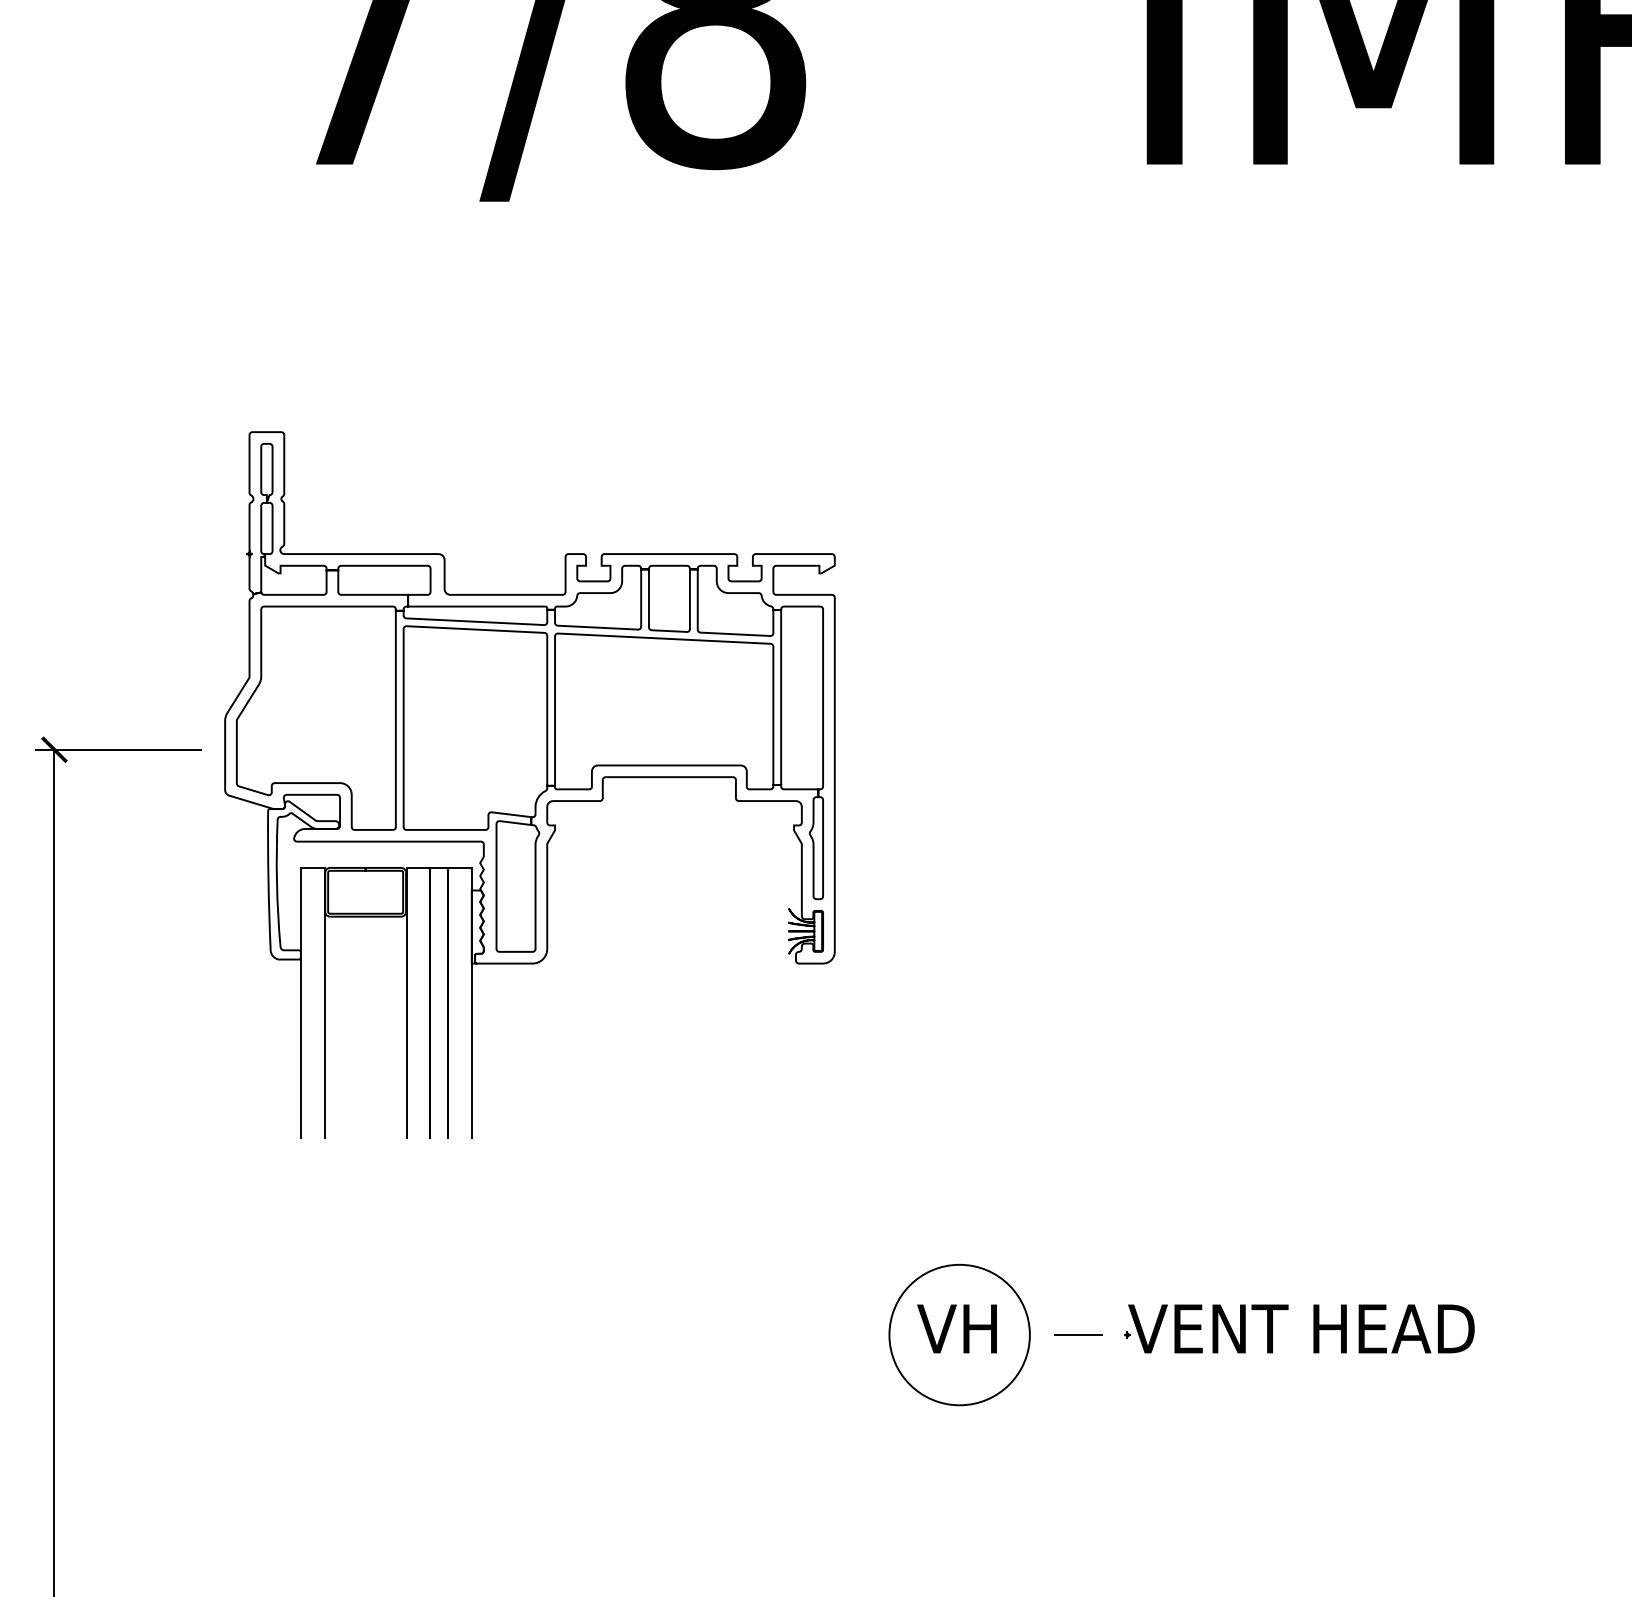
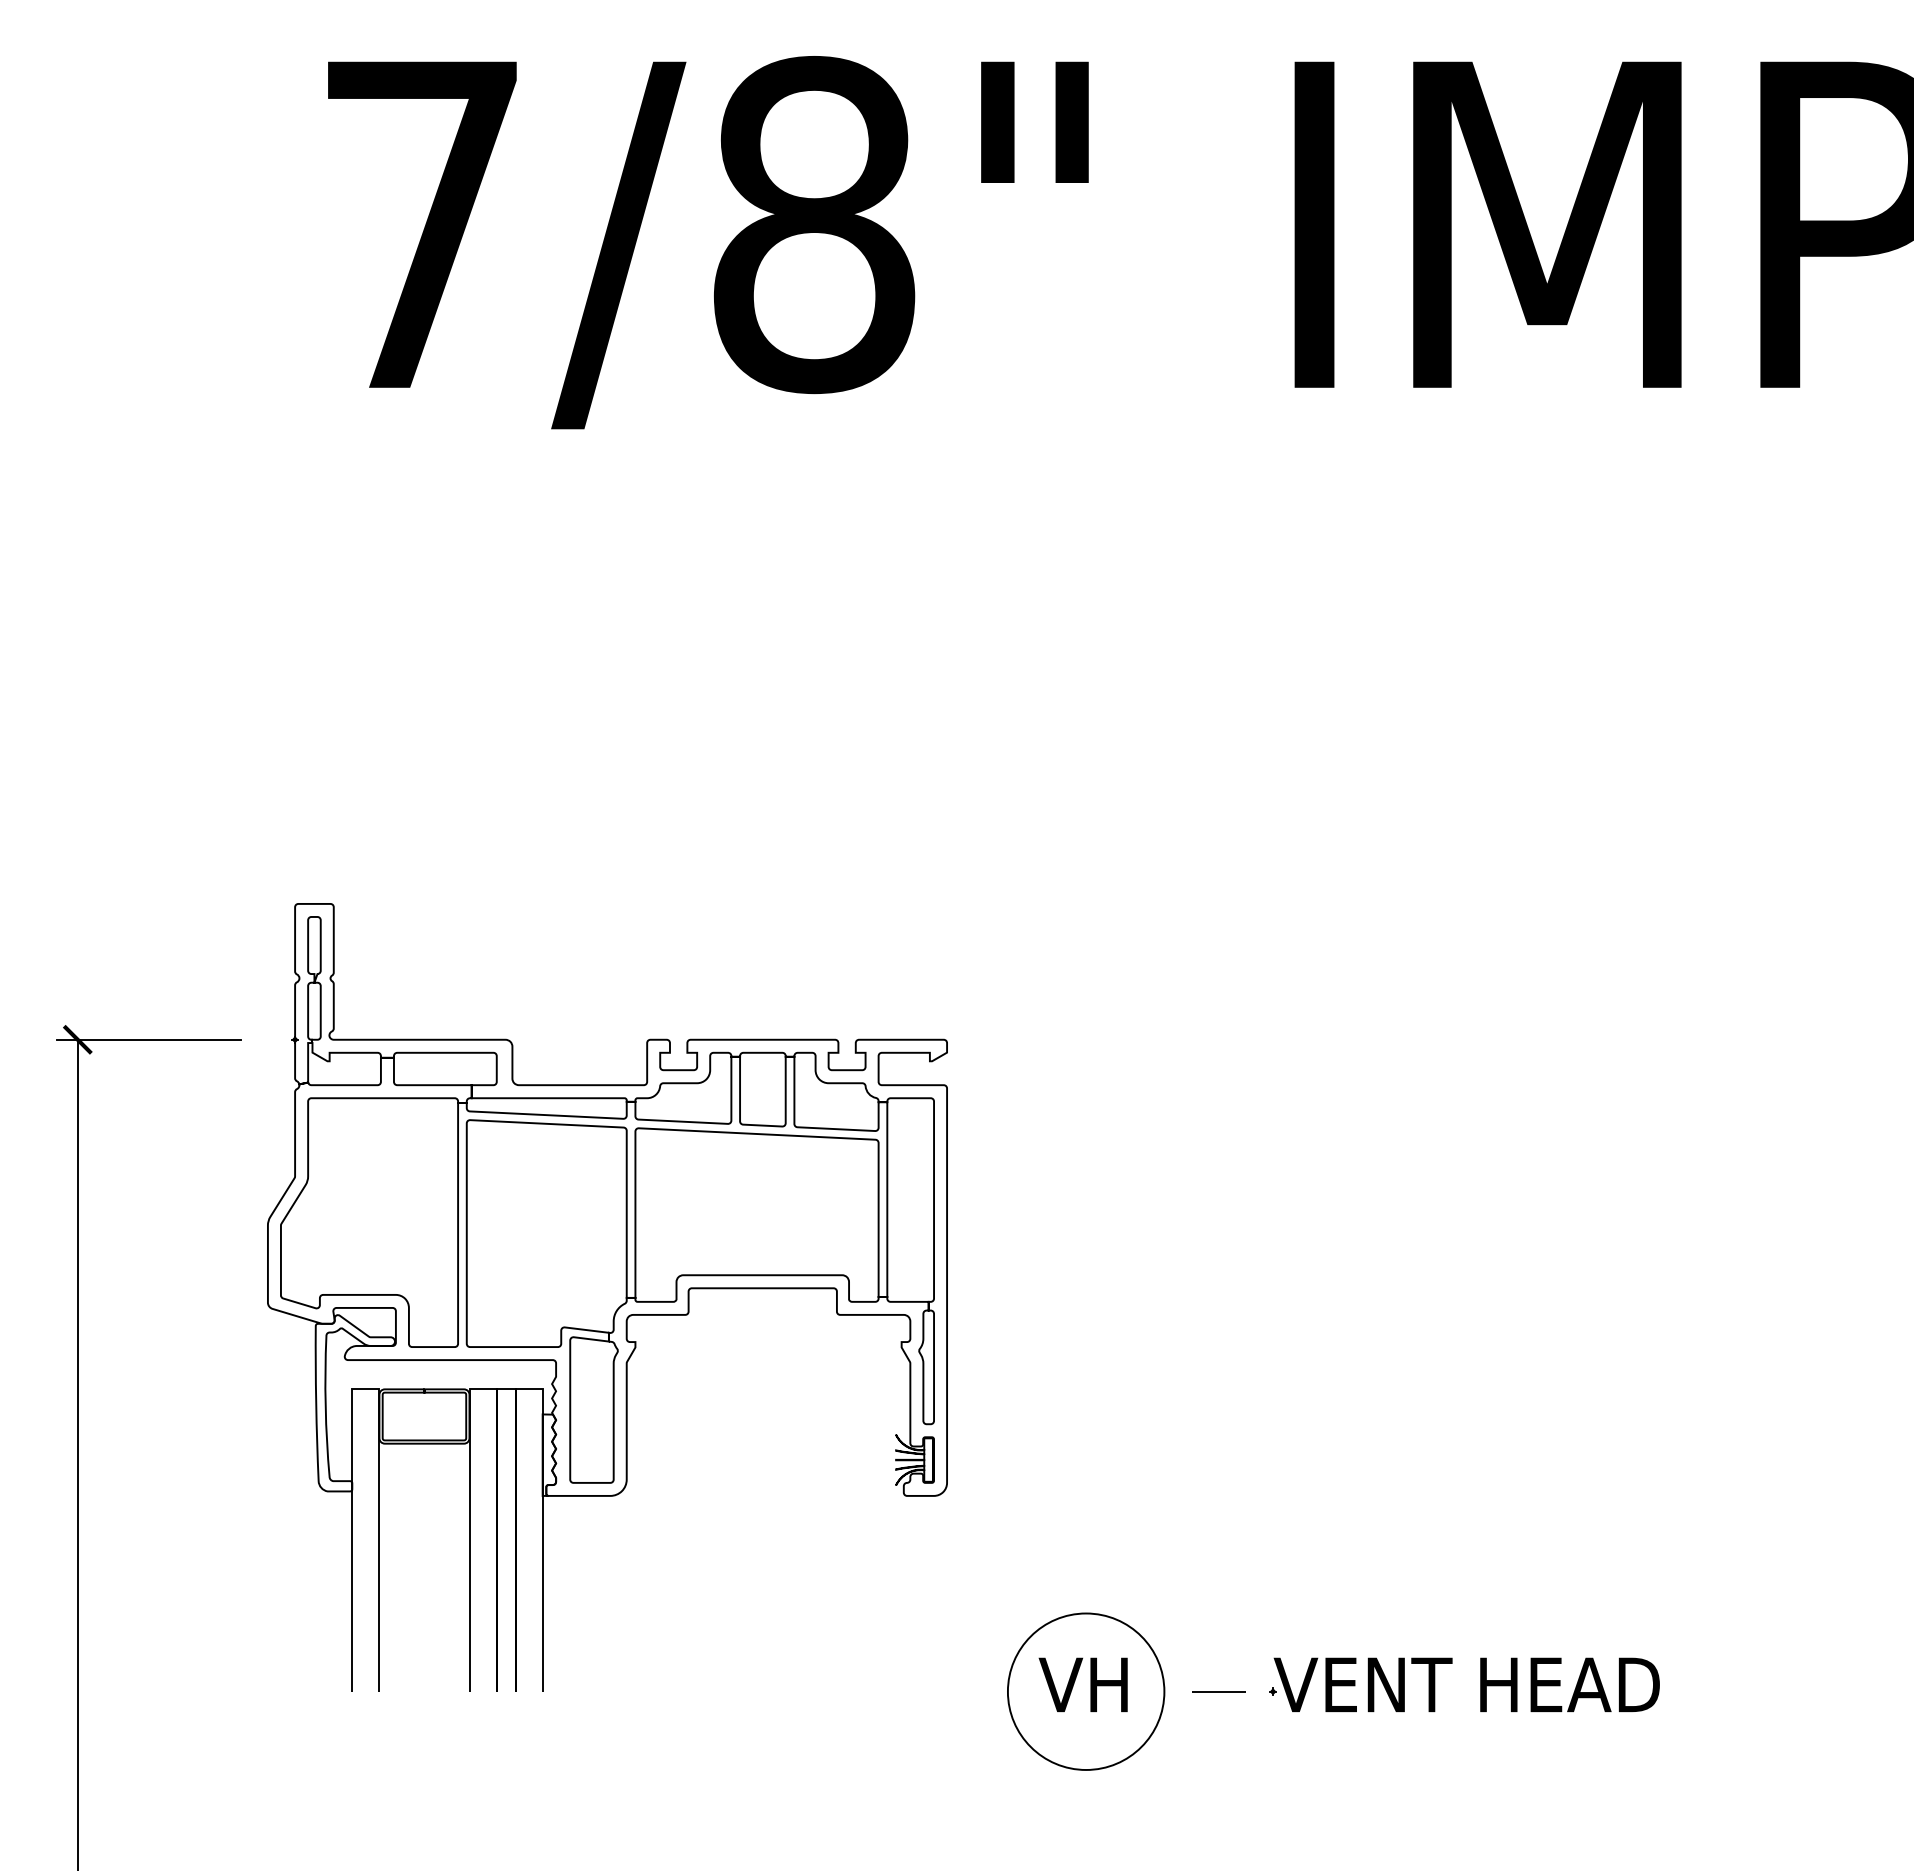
part: (529, 785) -> (607, 1297), moved

